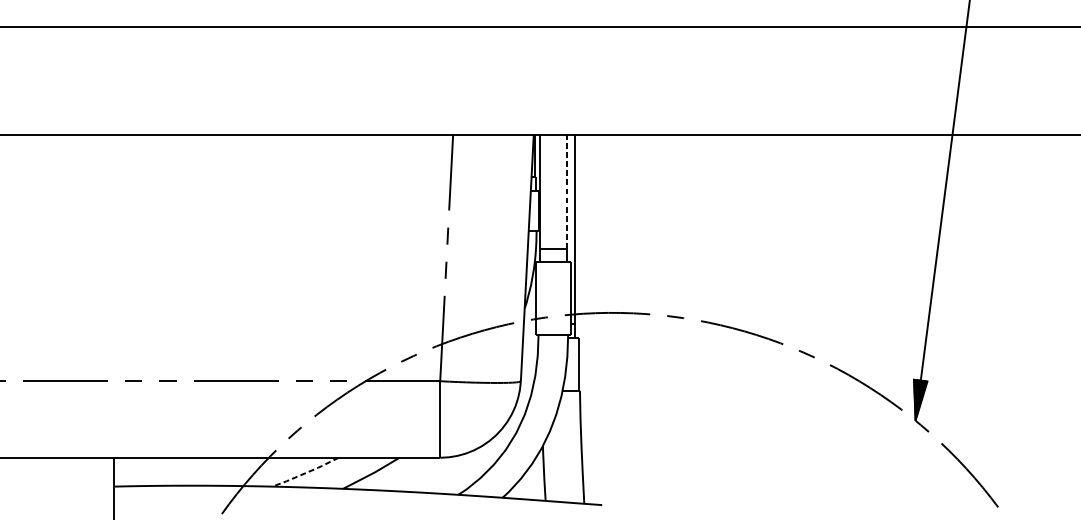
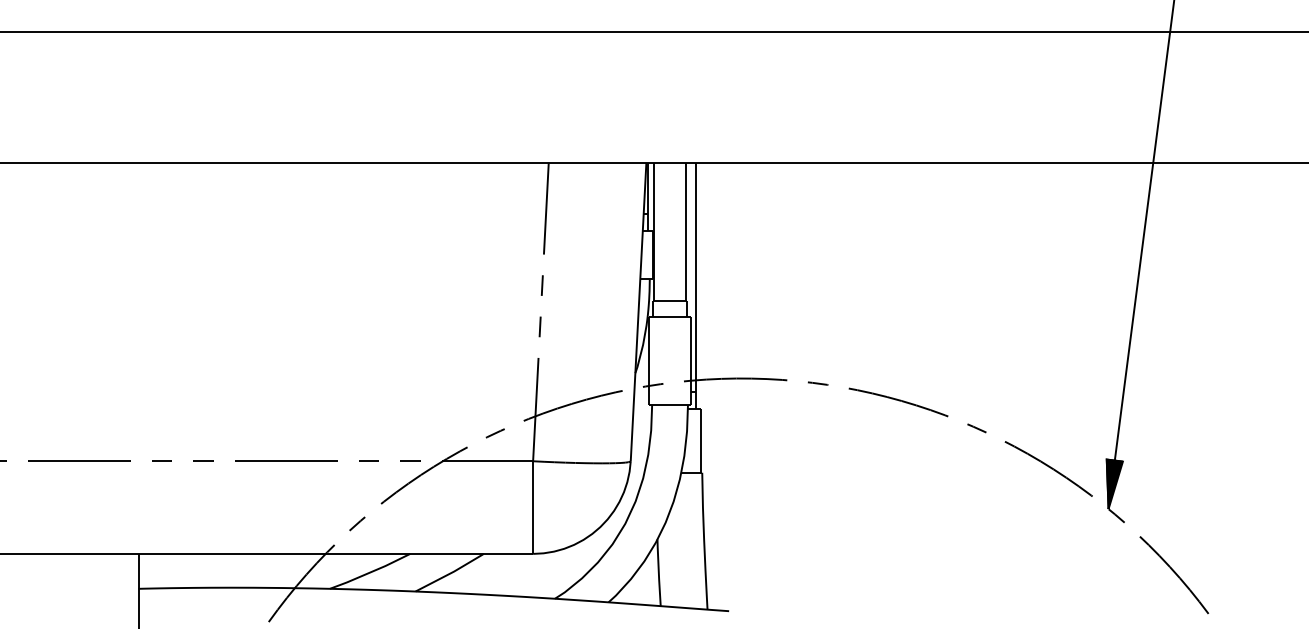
line: (566, 191) -> (686, 231), dashed -> solid
line: (305, 473) -> (370, 572), dashed -> solid

